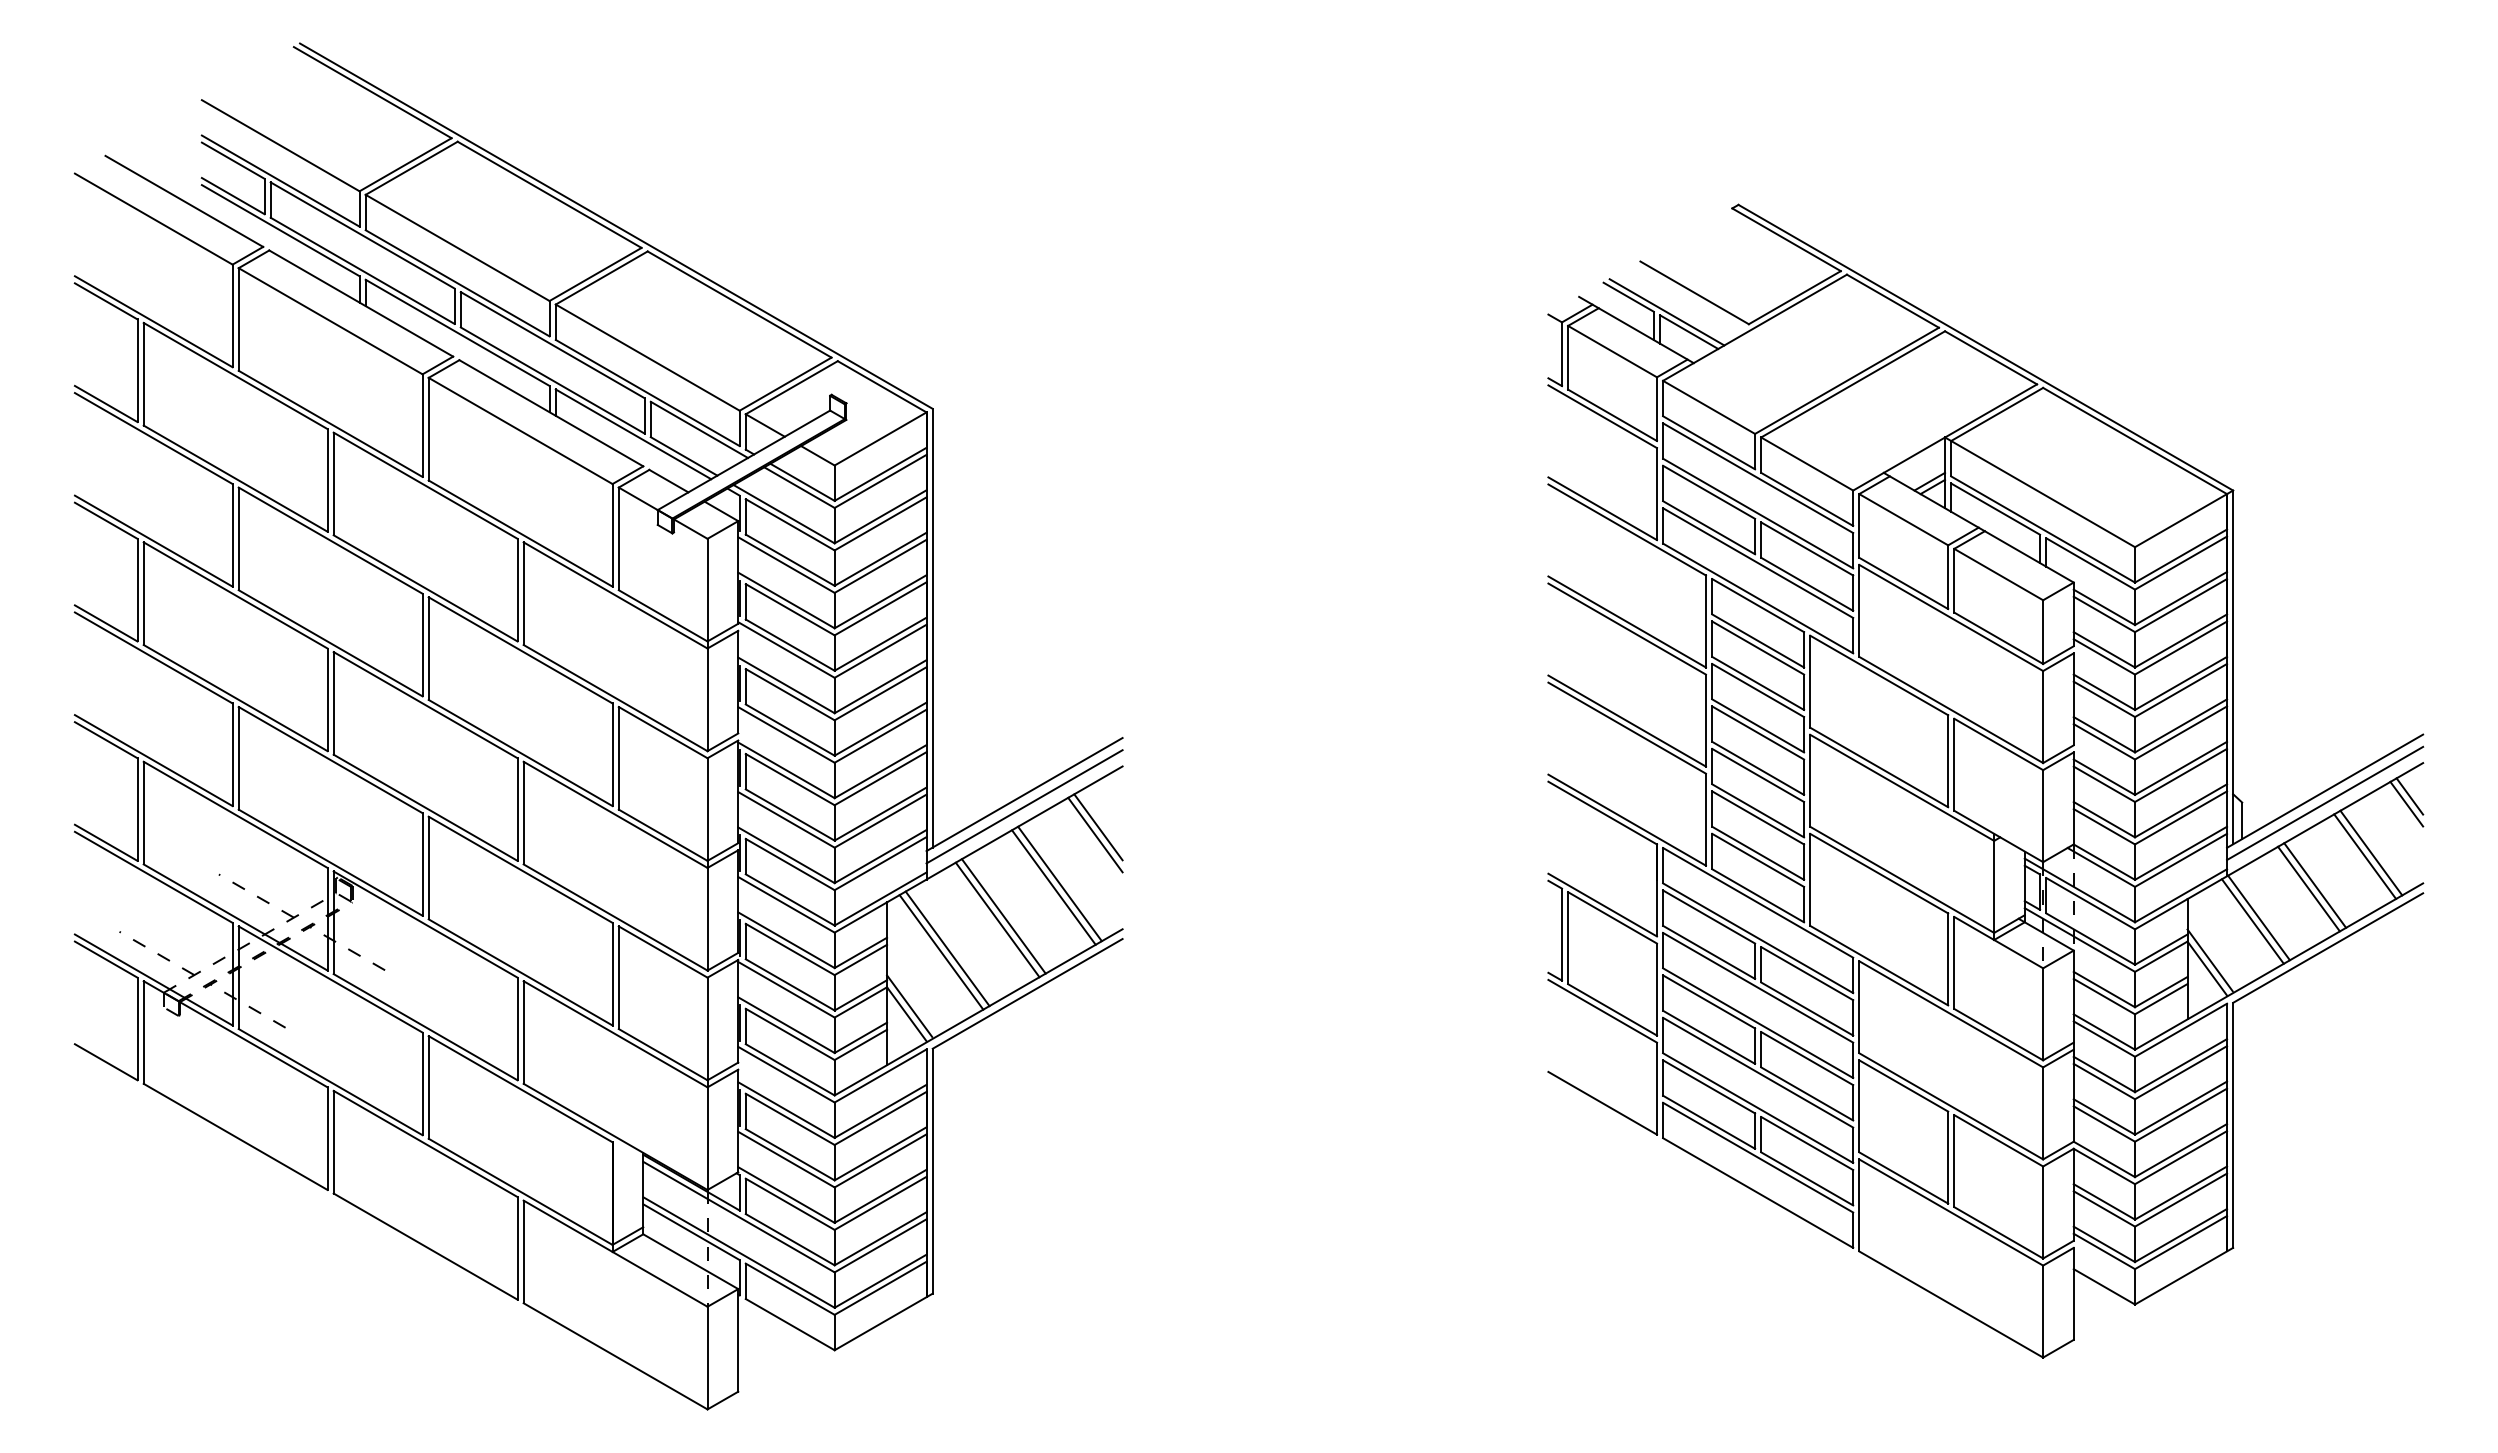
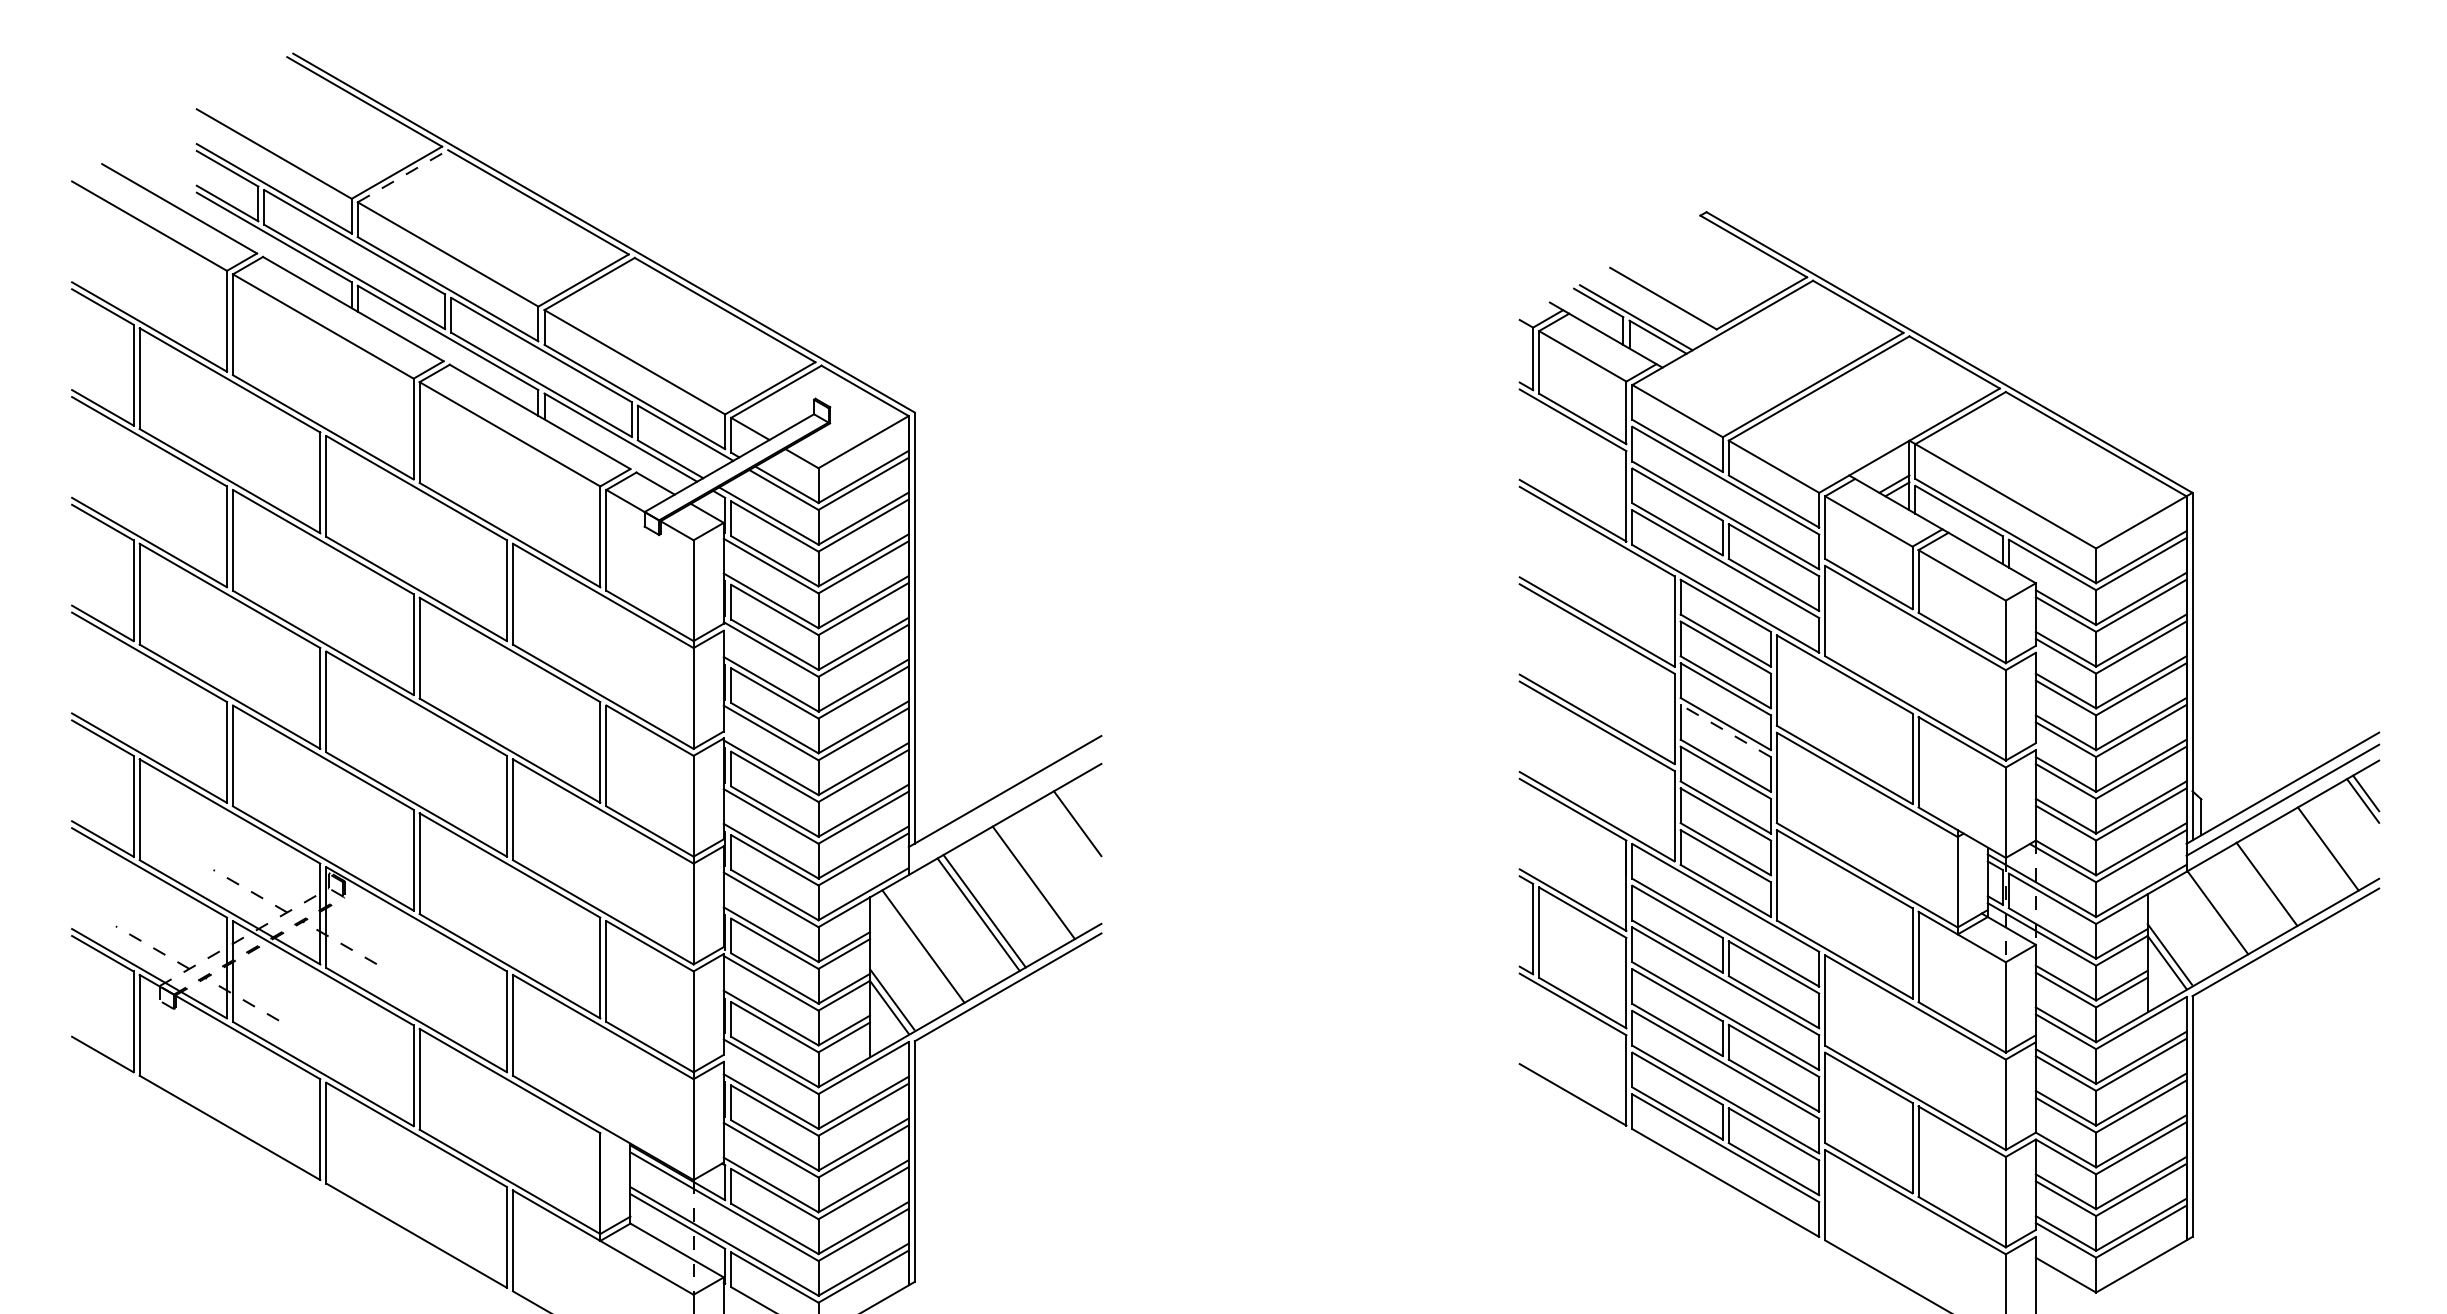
line: (412, 168) -> (403, 176), solid -> dashed
line: (1757, 732) -> (1725, 730), solid -> dashed
line: (1024, 806) -> (1005, 803), removed
line: (1095, 834) -> (1074, 830), removed
line: (2365, 856) -> (2322, 852), removed
line: (1059, 883) -> (1039, 878), removed
line: (2315, 885) -> (2273, 880), removed
line: (2252, 921) -> (2211, 916), removed
line: (947, 948) -> (929, 942), removed

